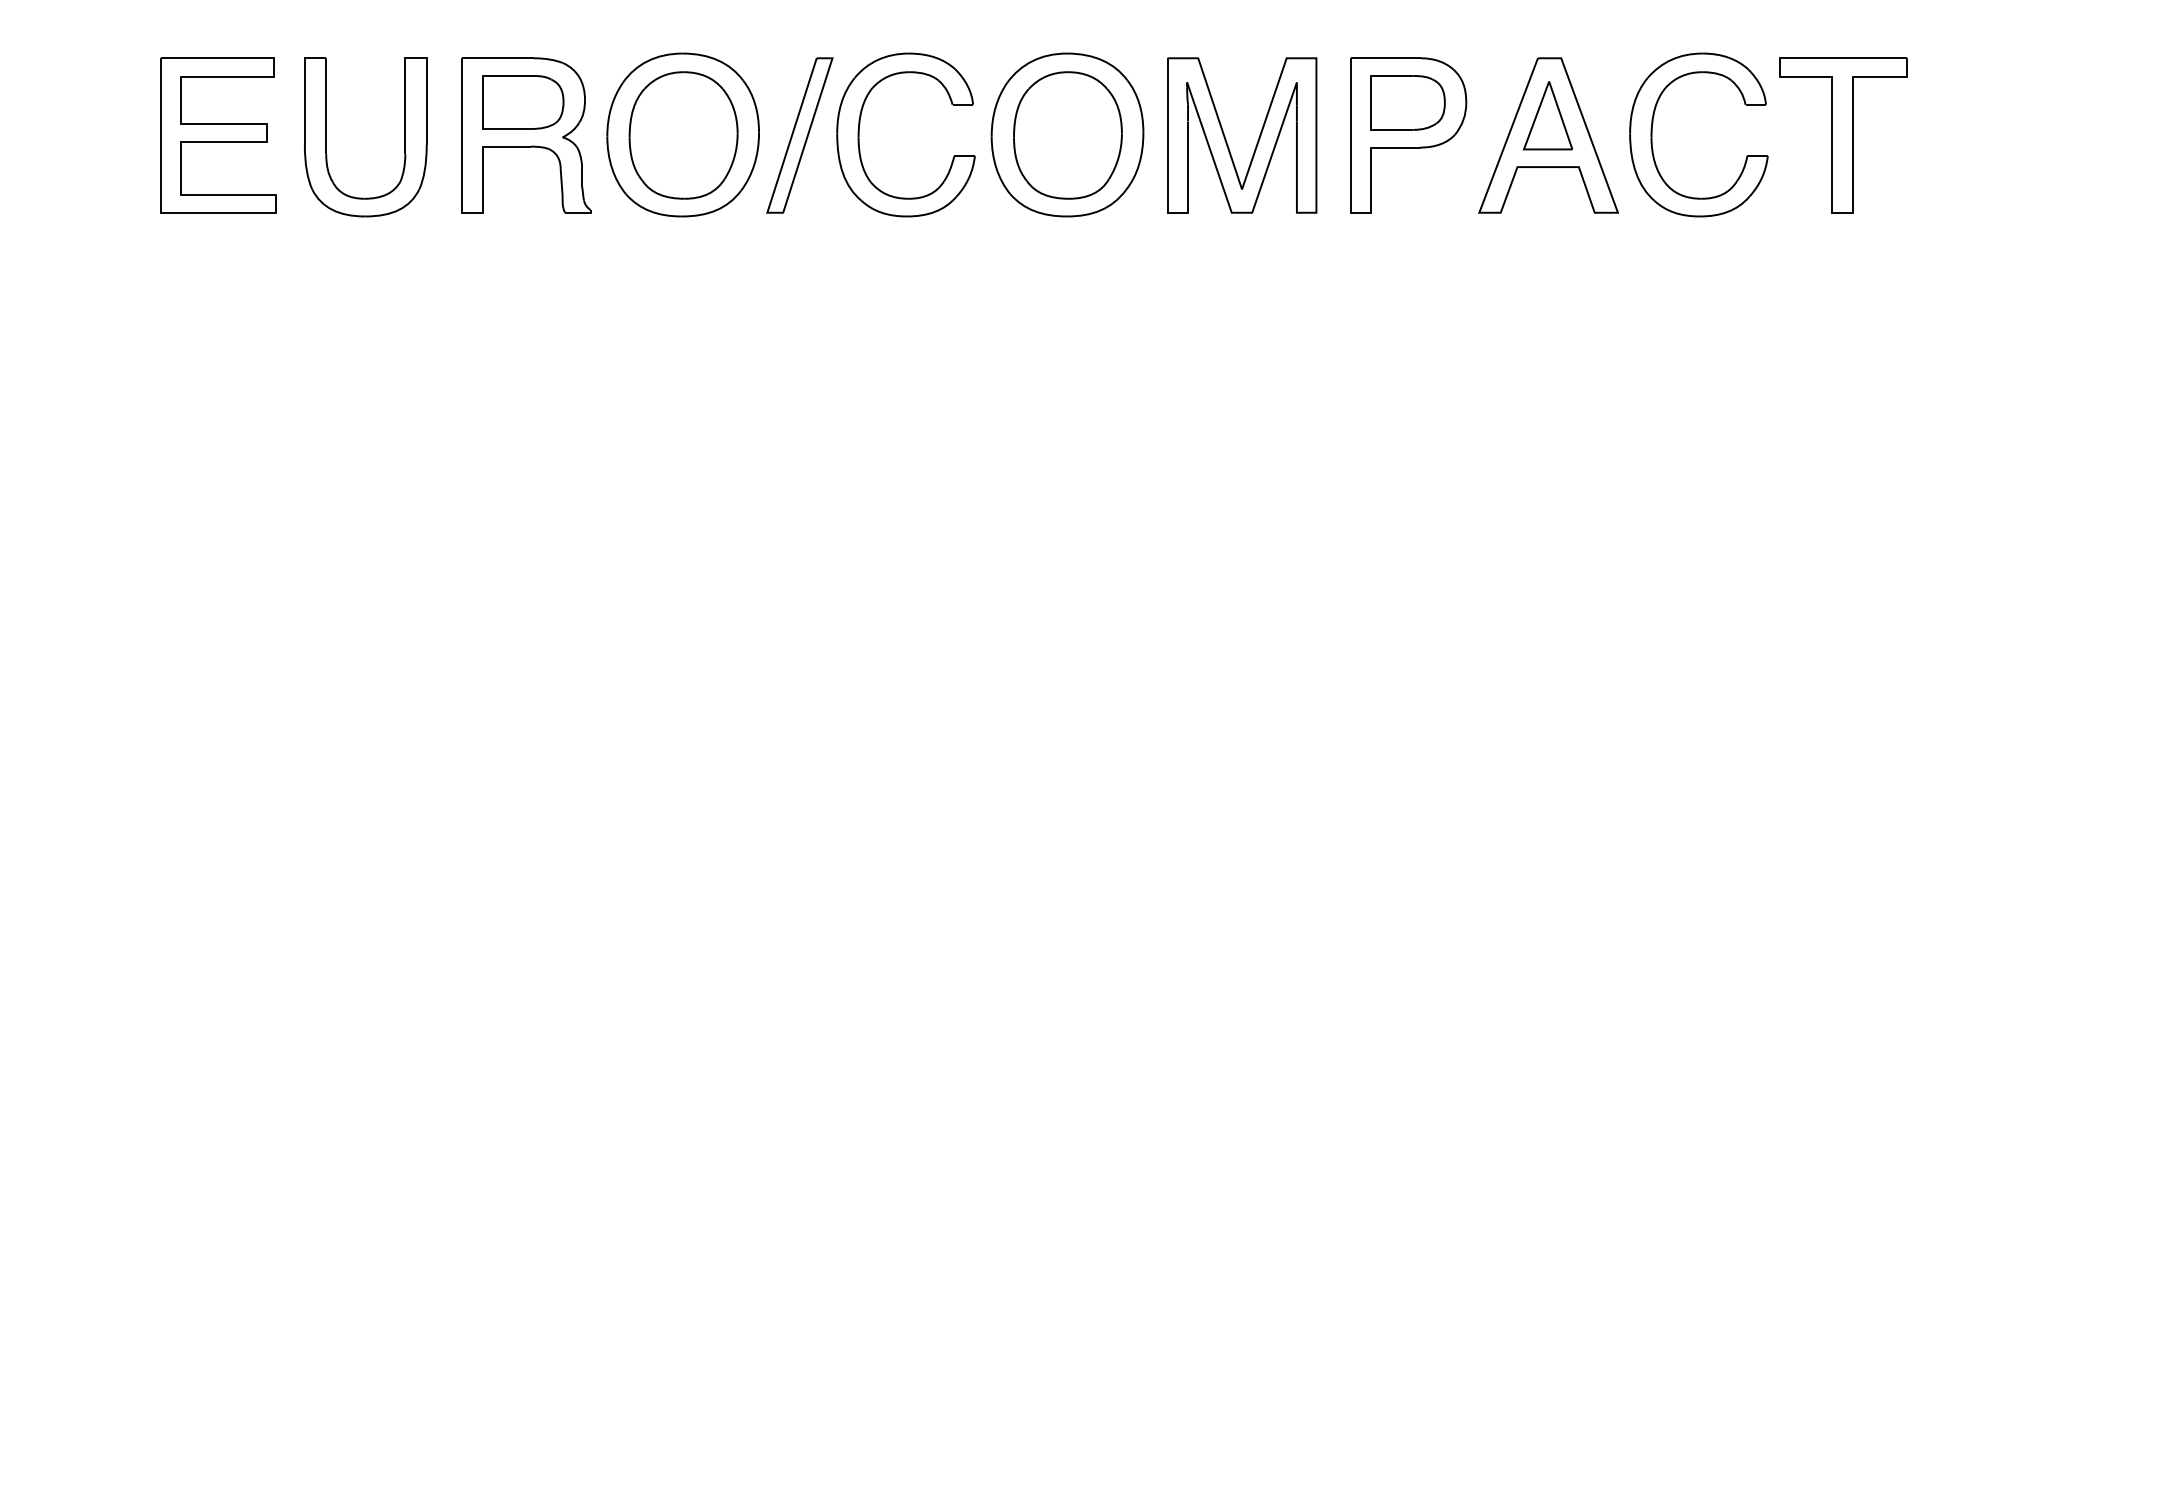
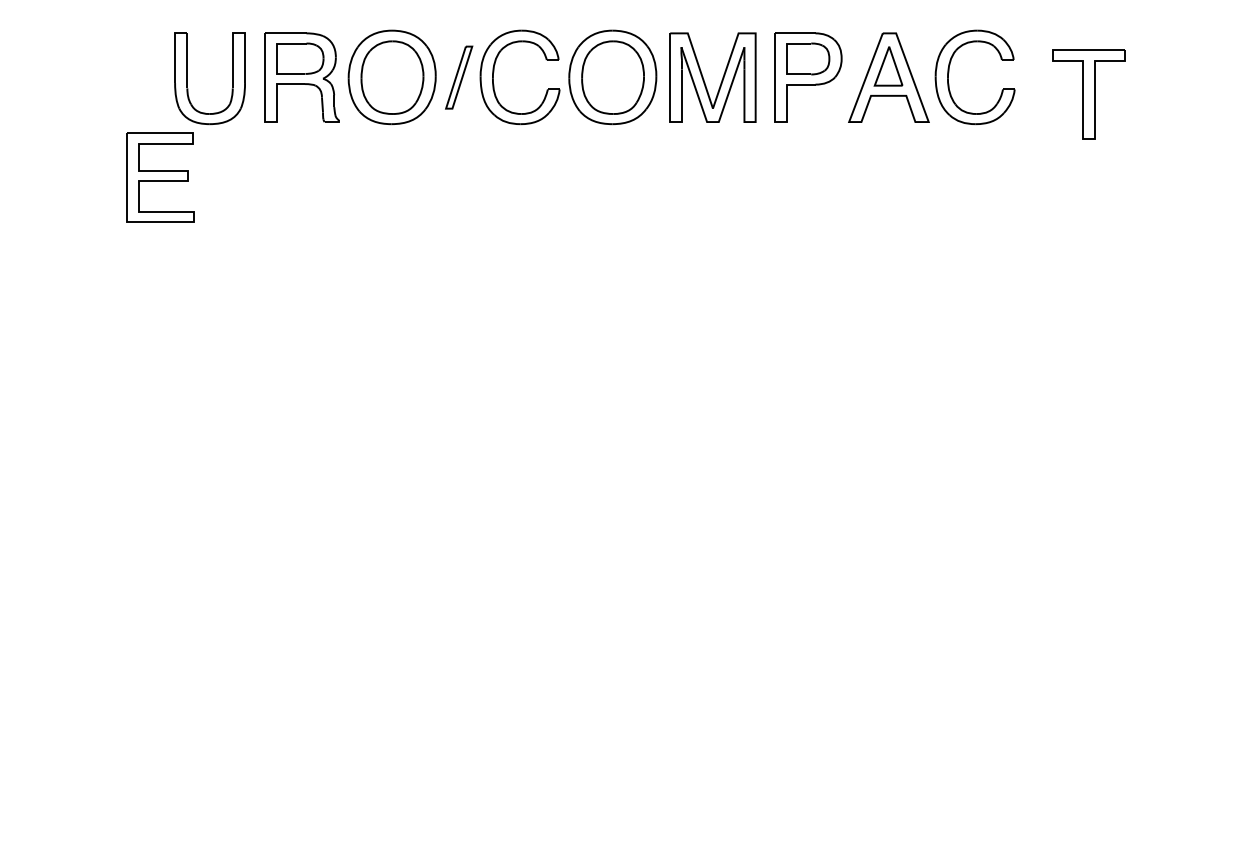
part: (218, 135) -> (160, 177), moved
part: (798, 135) -> (458, 77), size x0.7
part: (1842, 135) -> (1088, 94), moved

